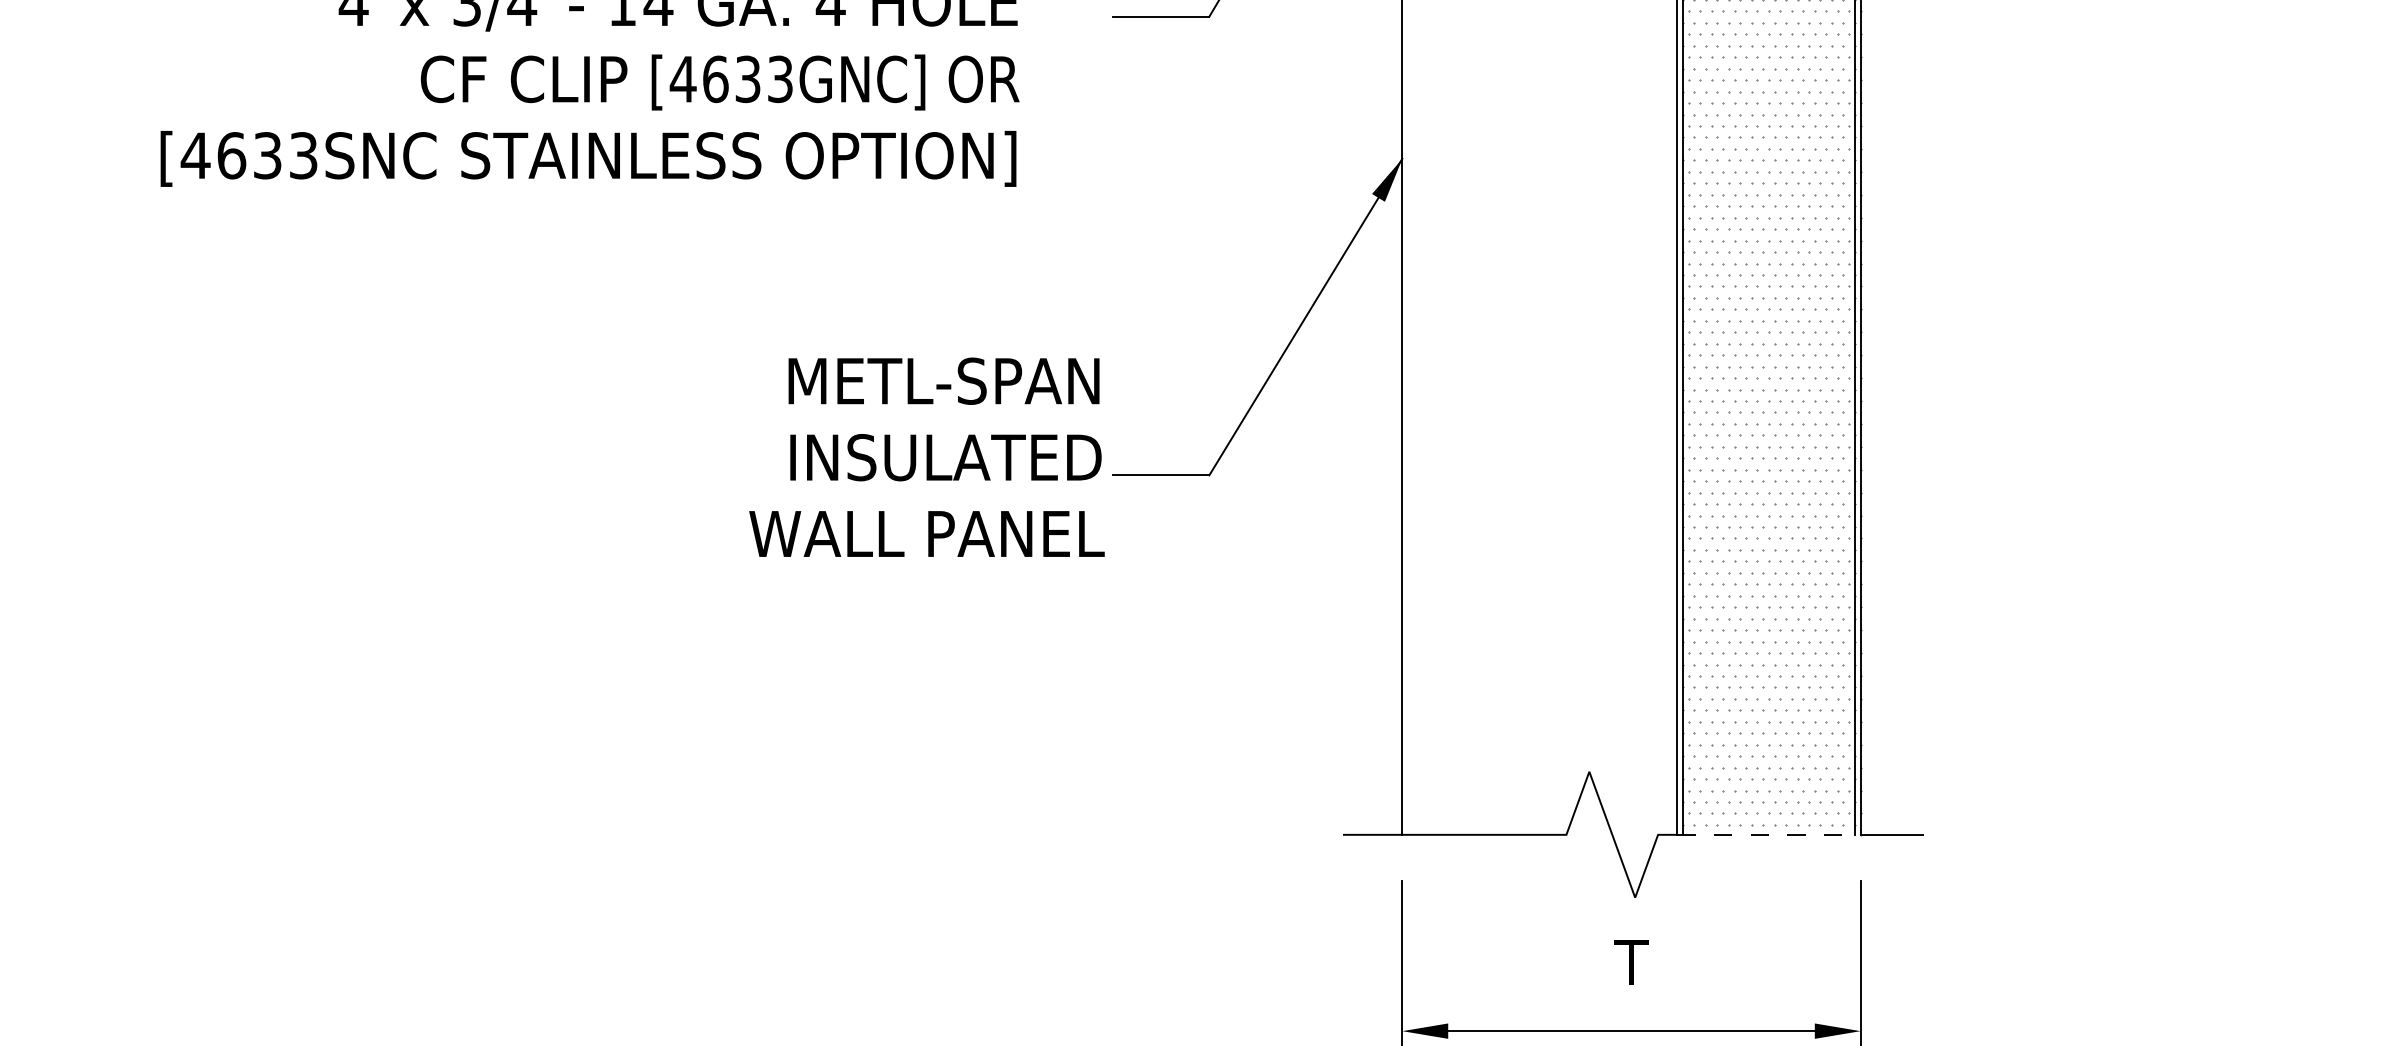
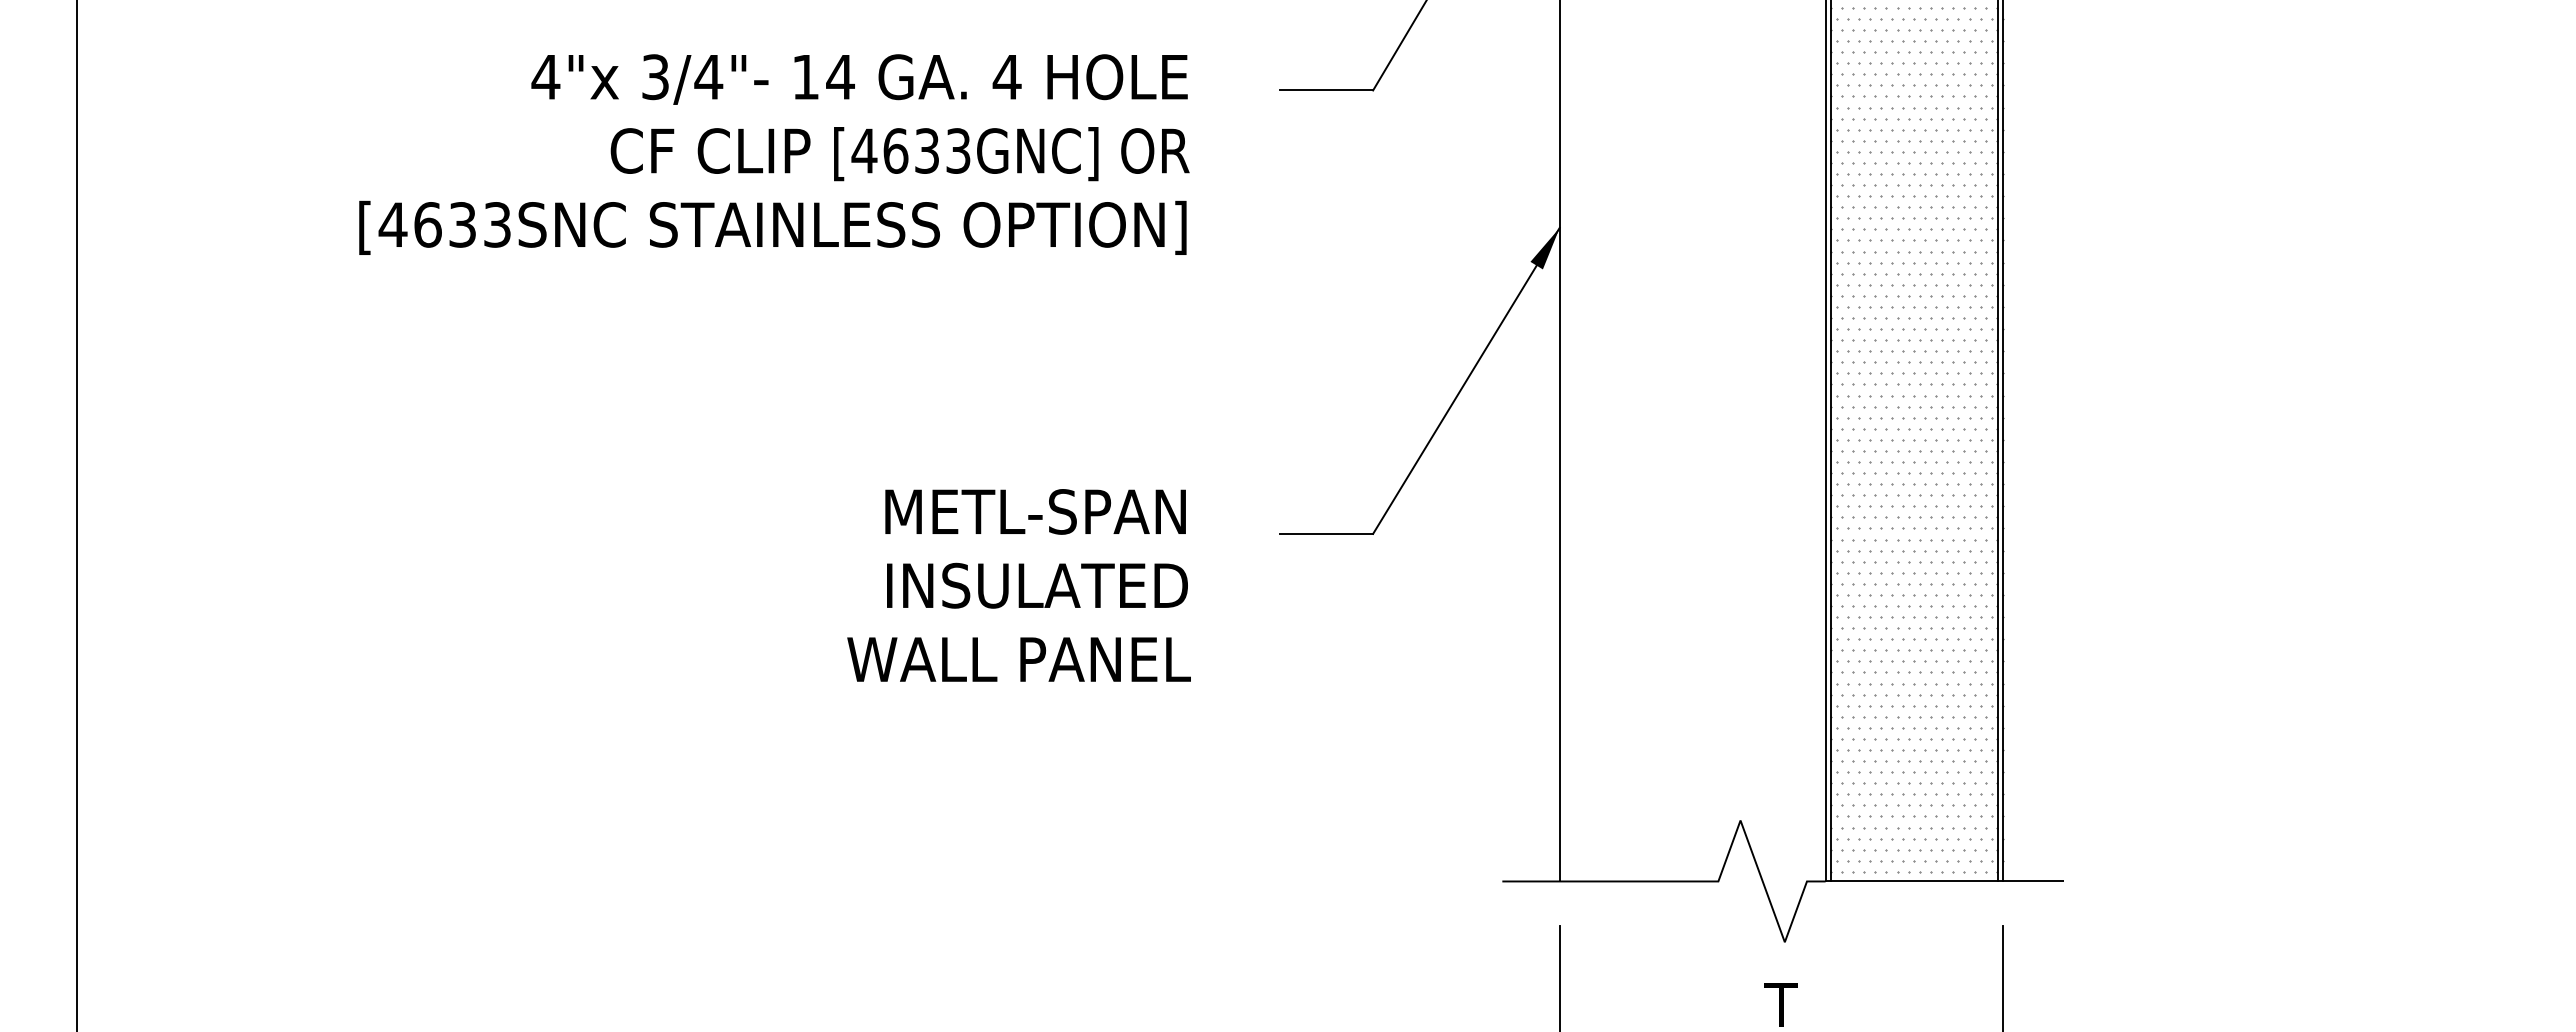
text: (926, 457) -> (1018, 585), moved
line: (1769, 834) -> (1914, 881), dashed -> solid

